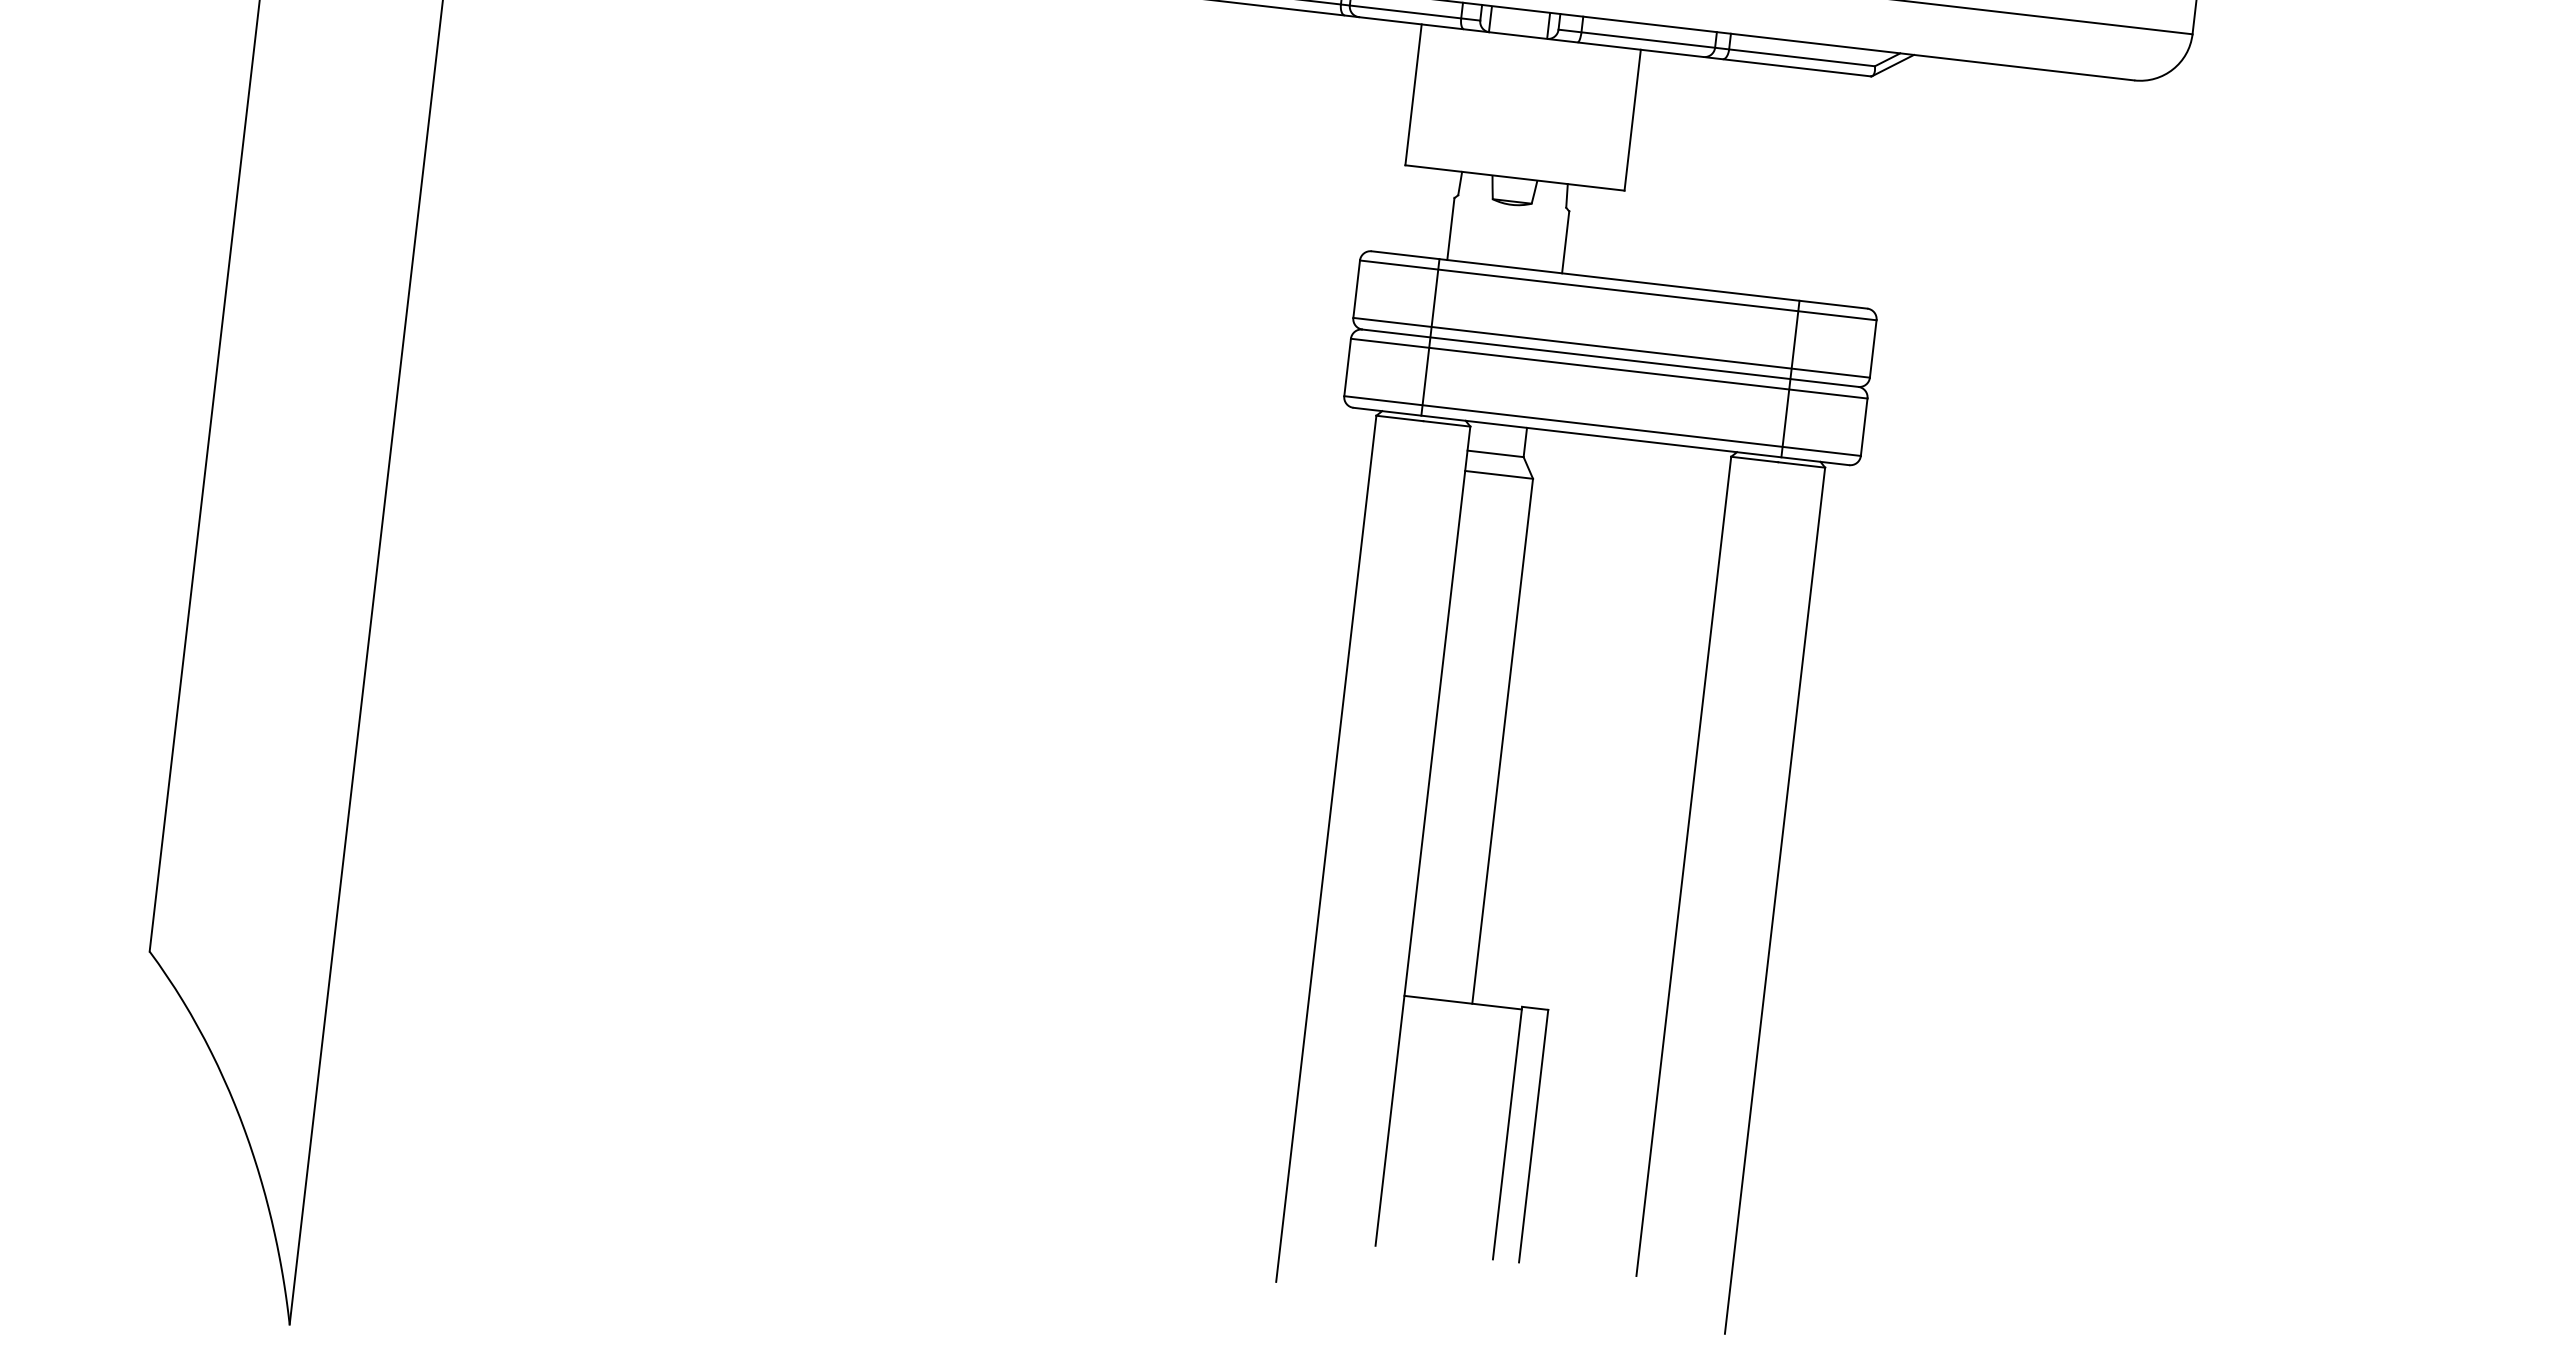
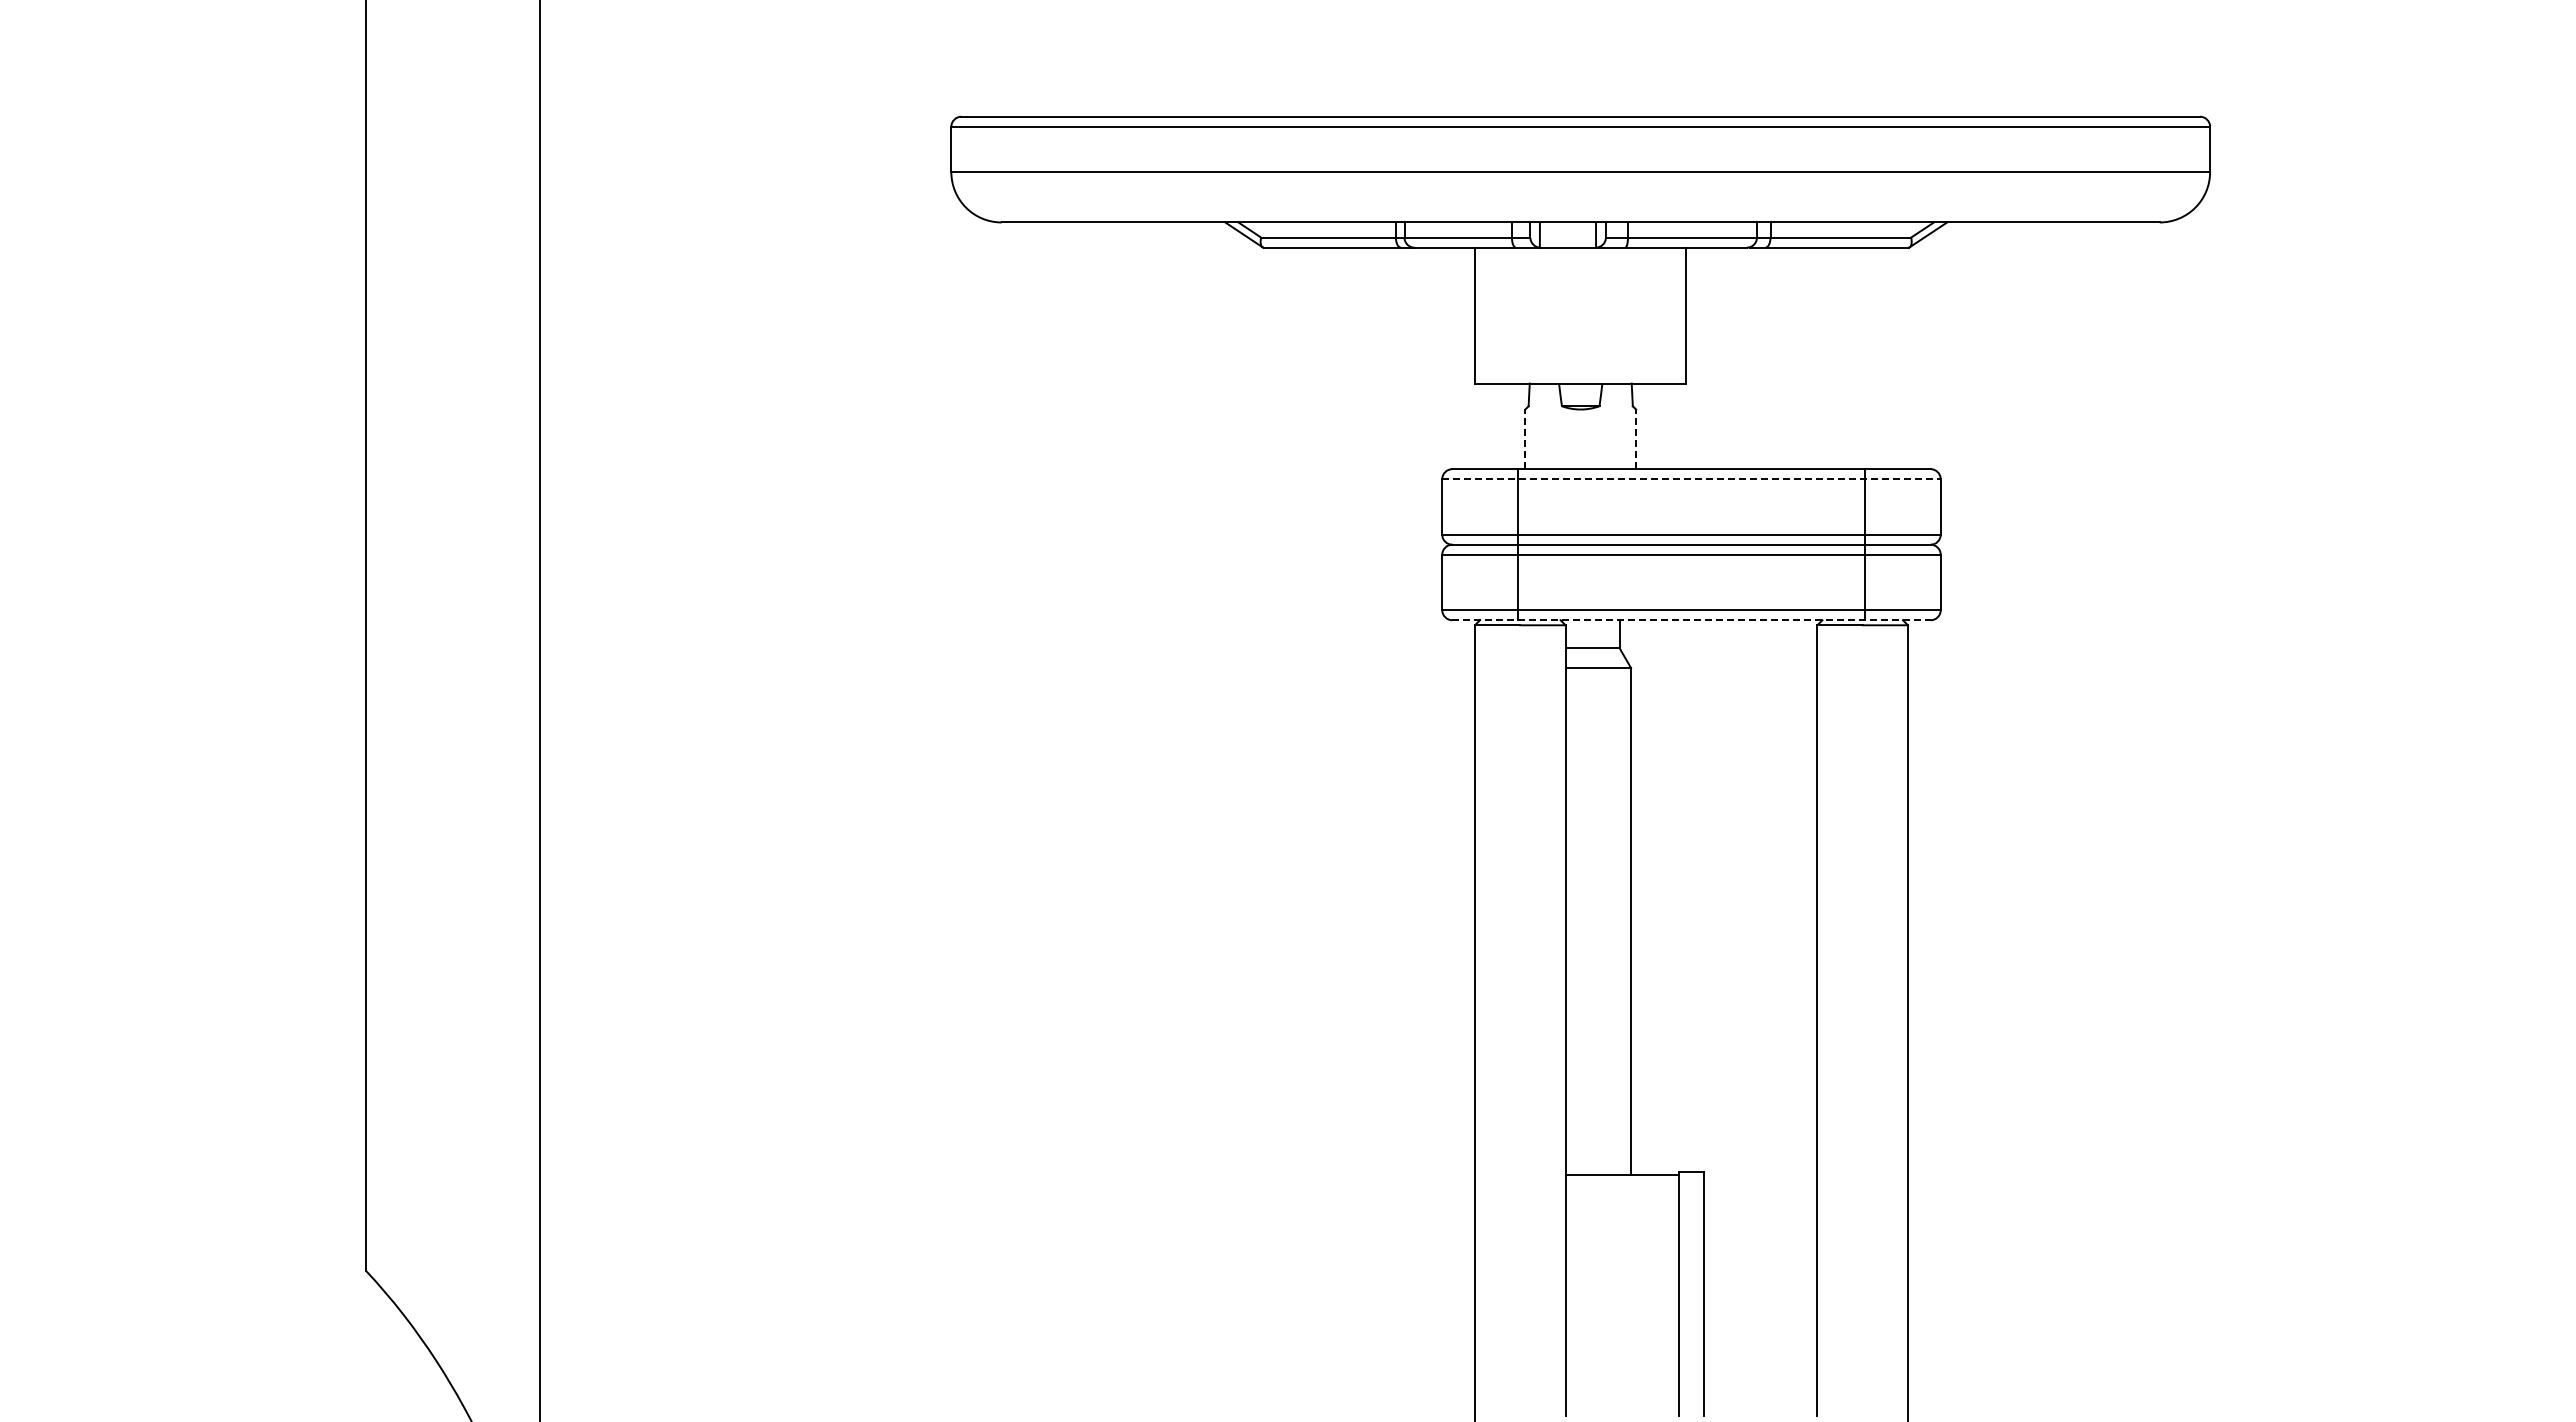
line: (1451, 228) -> (1525, 438), solid -> dashed
line: (1566, 241) -> (1636, 438), solid -> dashed
line: (1619, 290) -> (1692, 479), solid -> dashed
line: (1602, 436) -> (1692, 620), solid -> dashed

